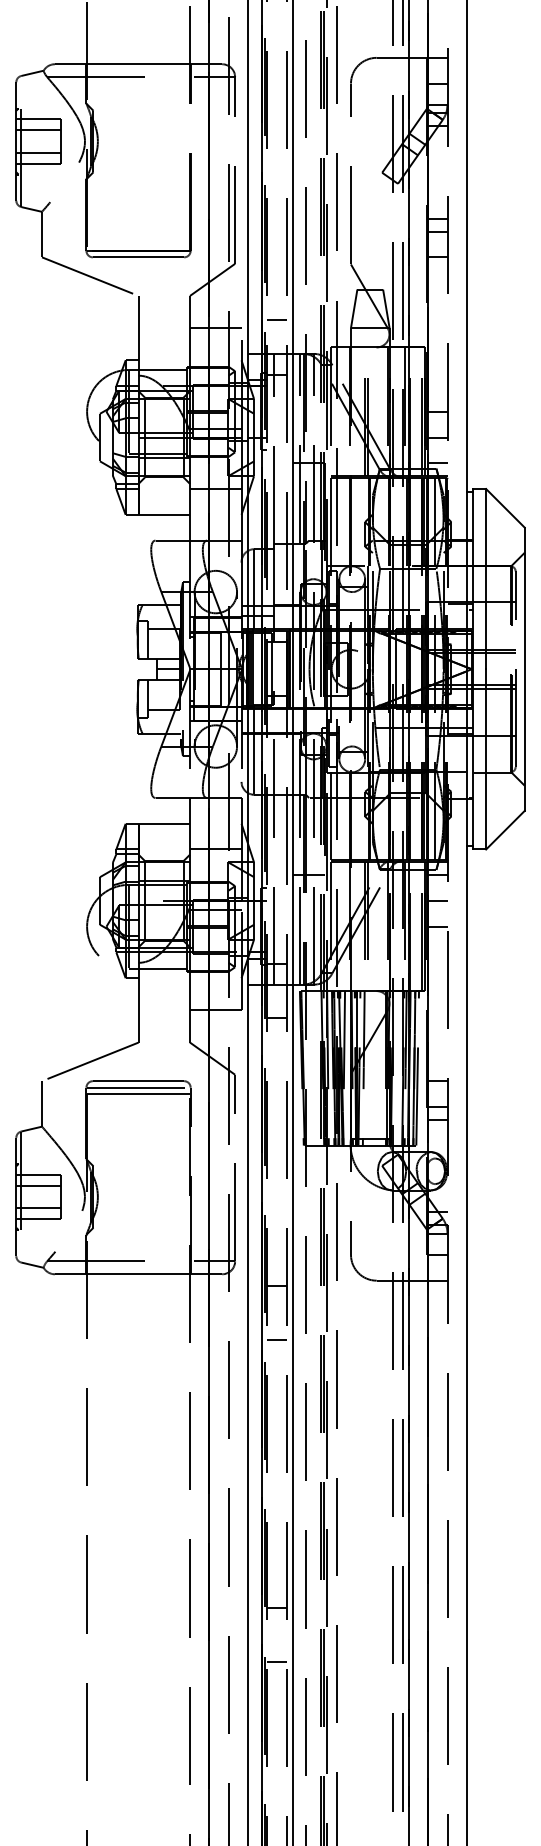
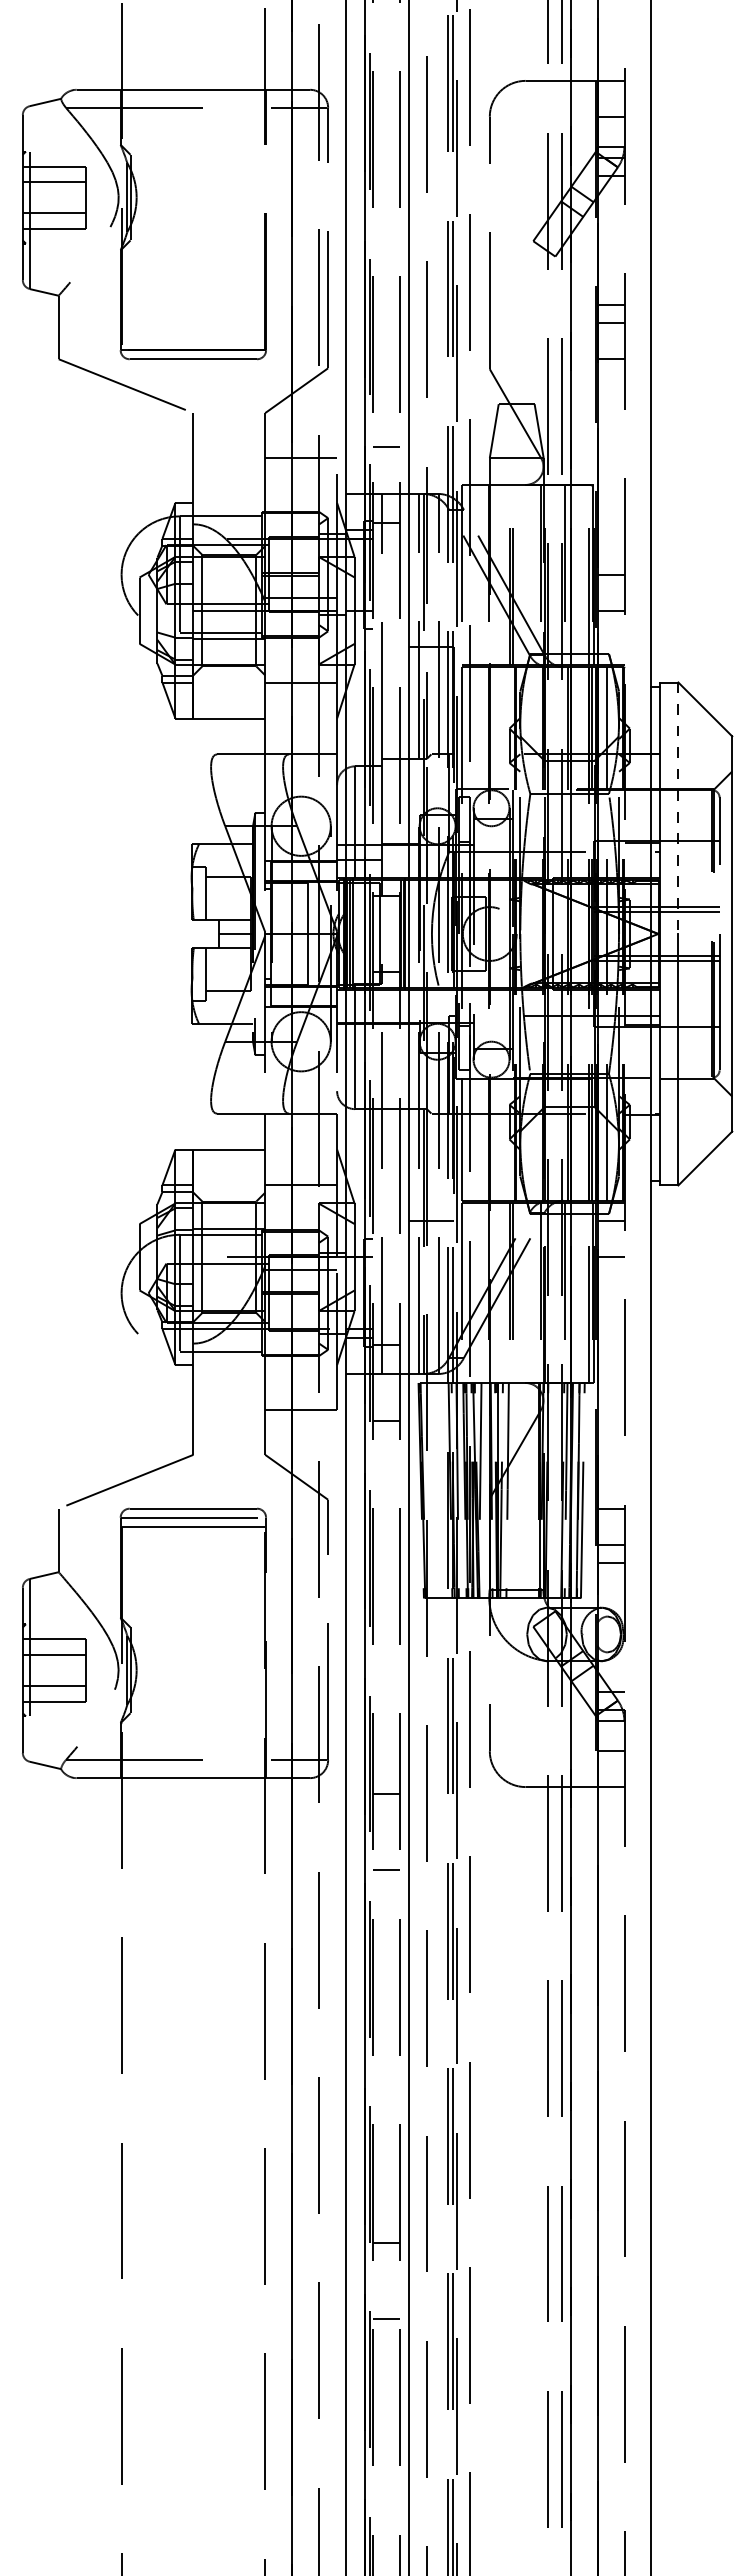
line: (437, 463) -> (610, 646), removed
line: (486, 579) -> (678, 808), solid -> dashed
line: (437, 926) -> (610, 1293), removed

